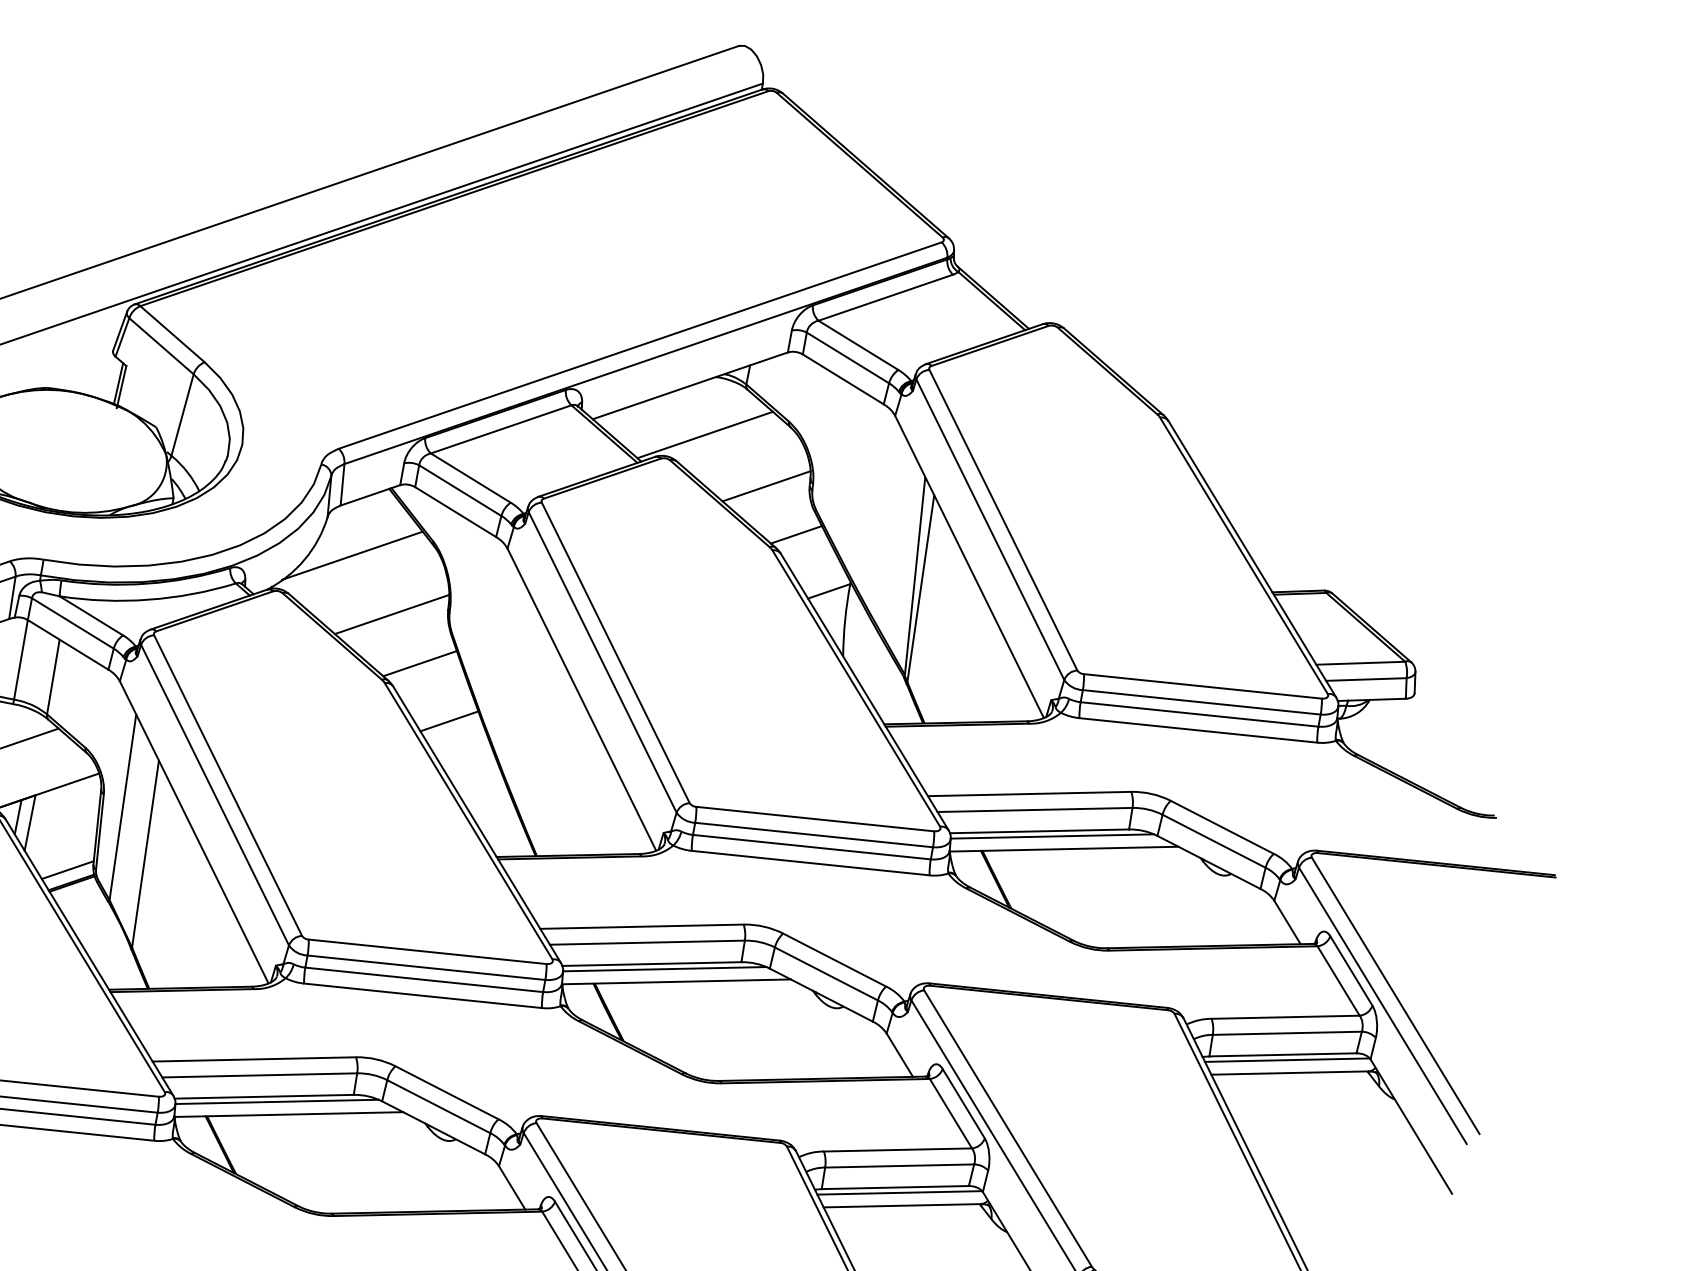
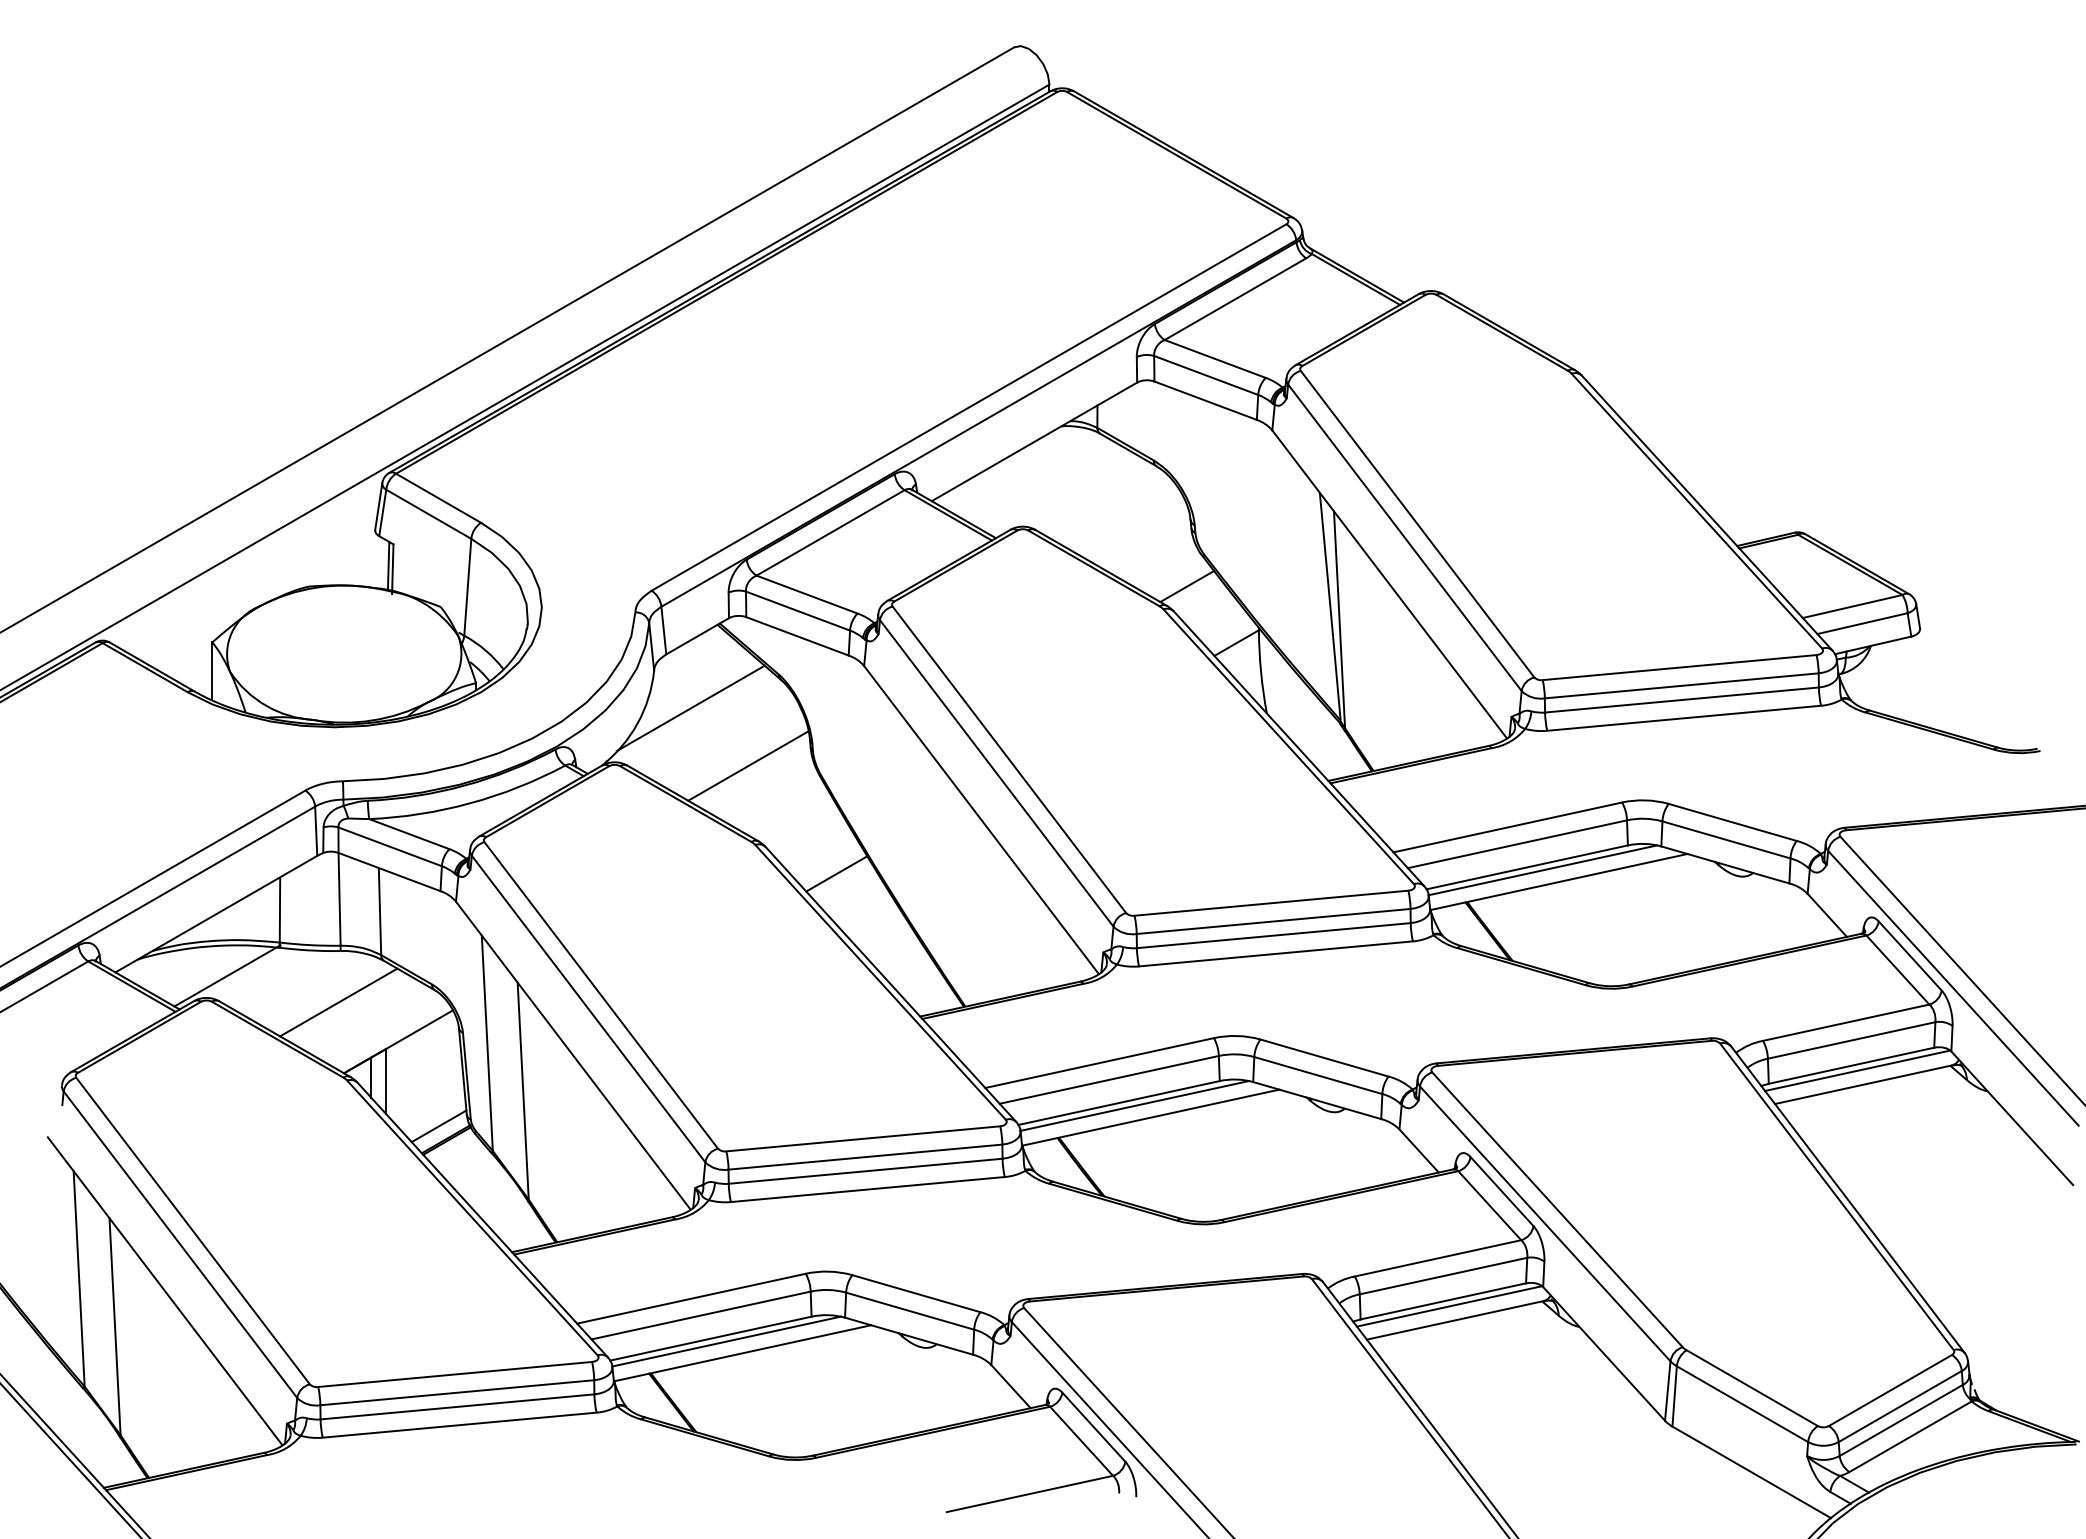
line: (704, 434) -> (1061, 493), removed
line: (766, 486) -> (1142, 538), removed
line: (419, 662) -> (790, 814), removed

